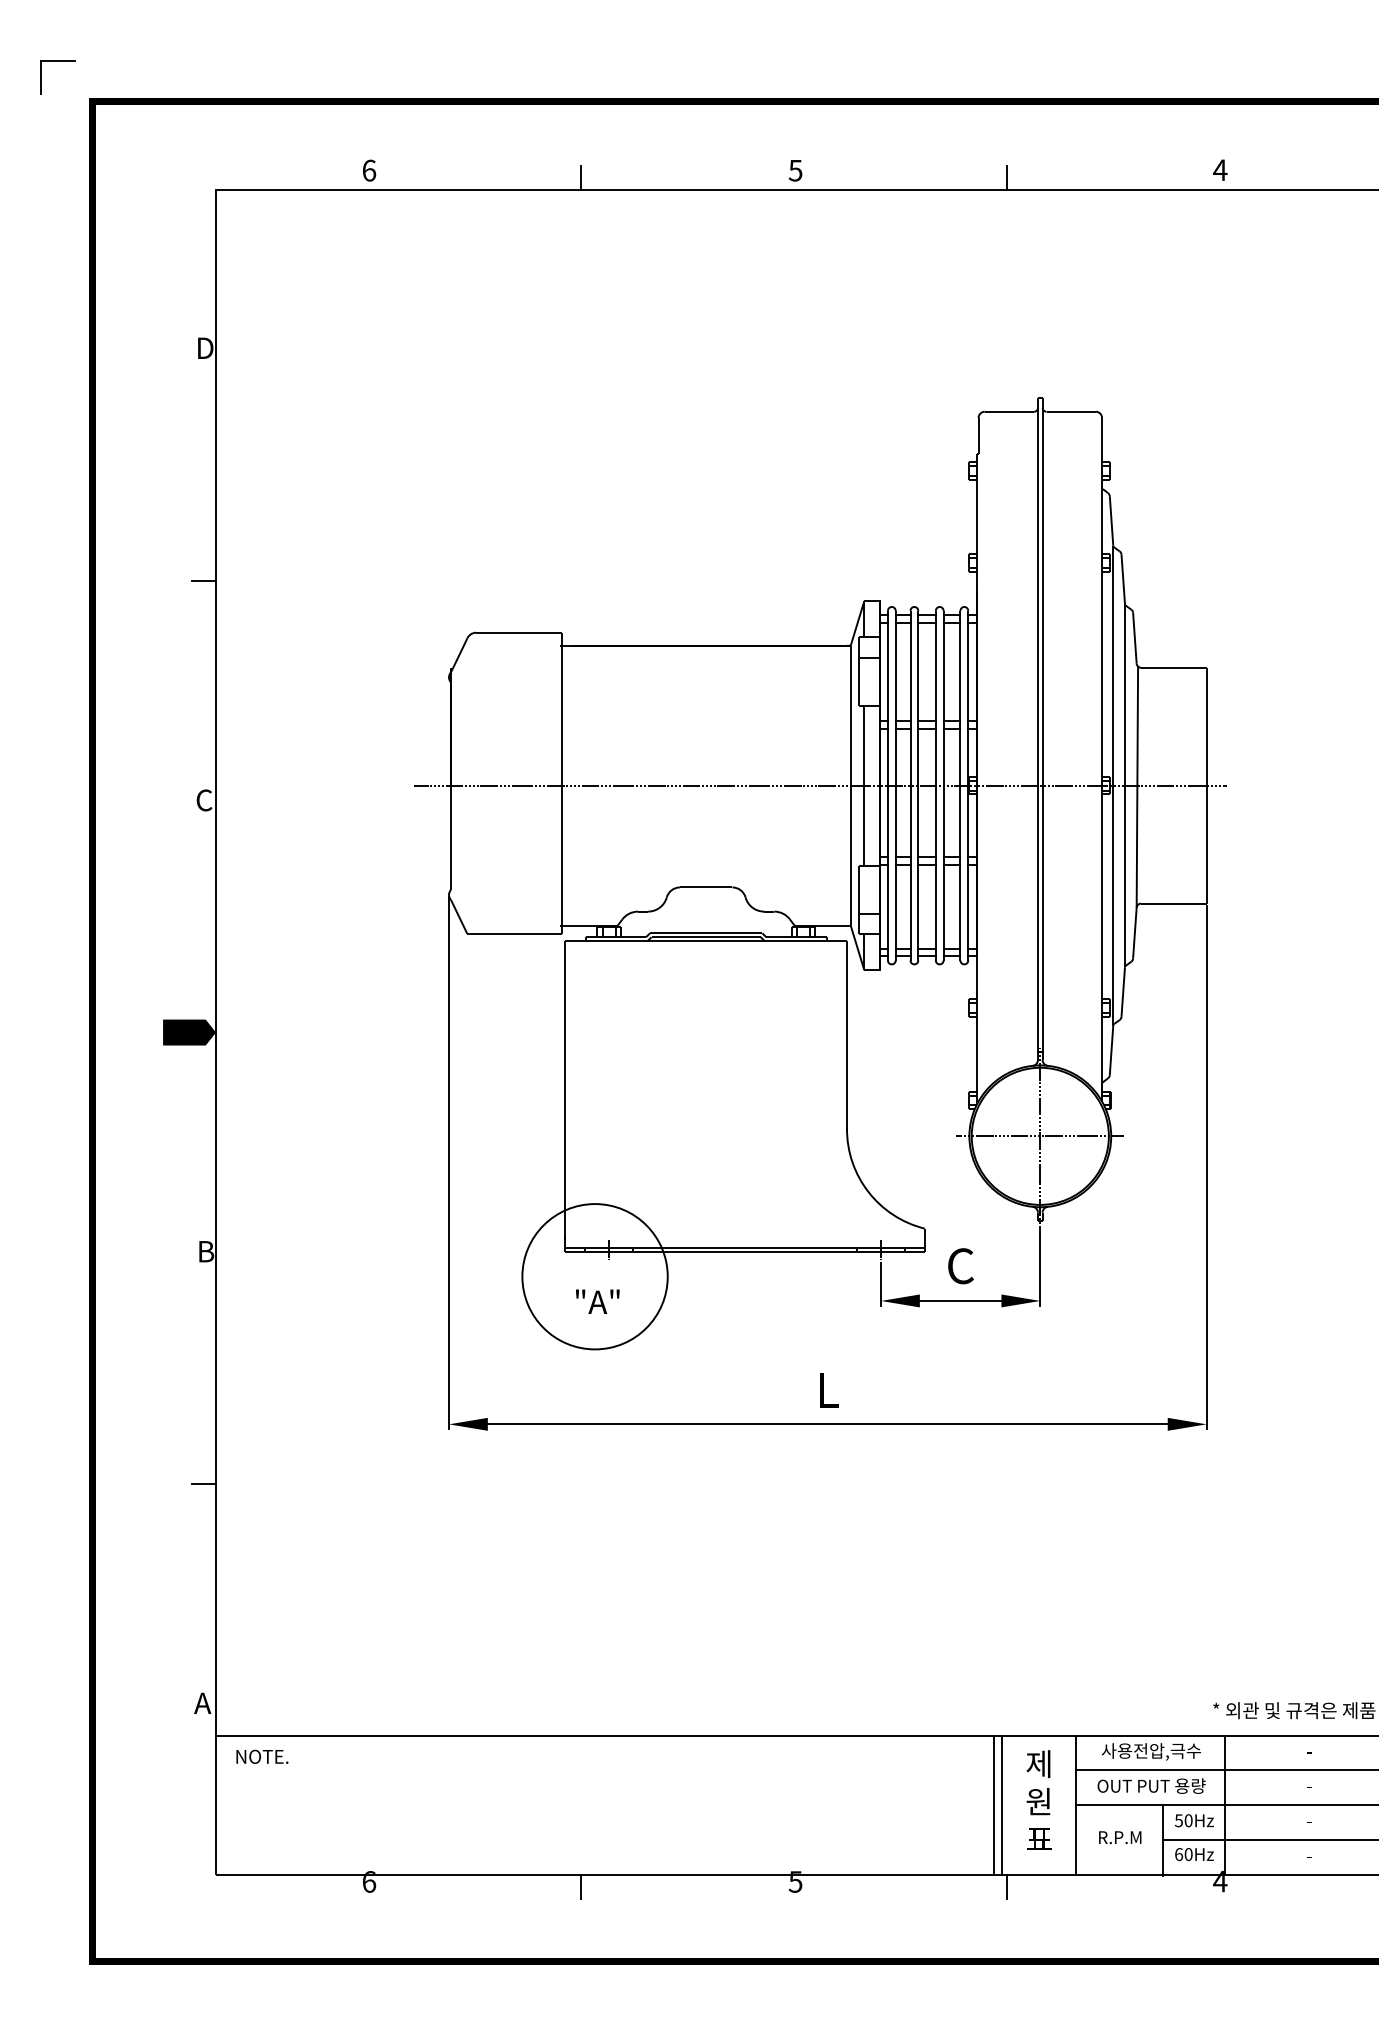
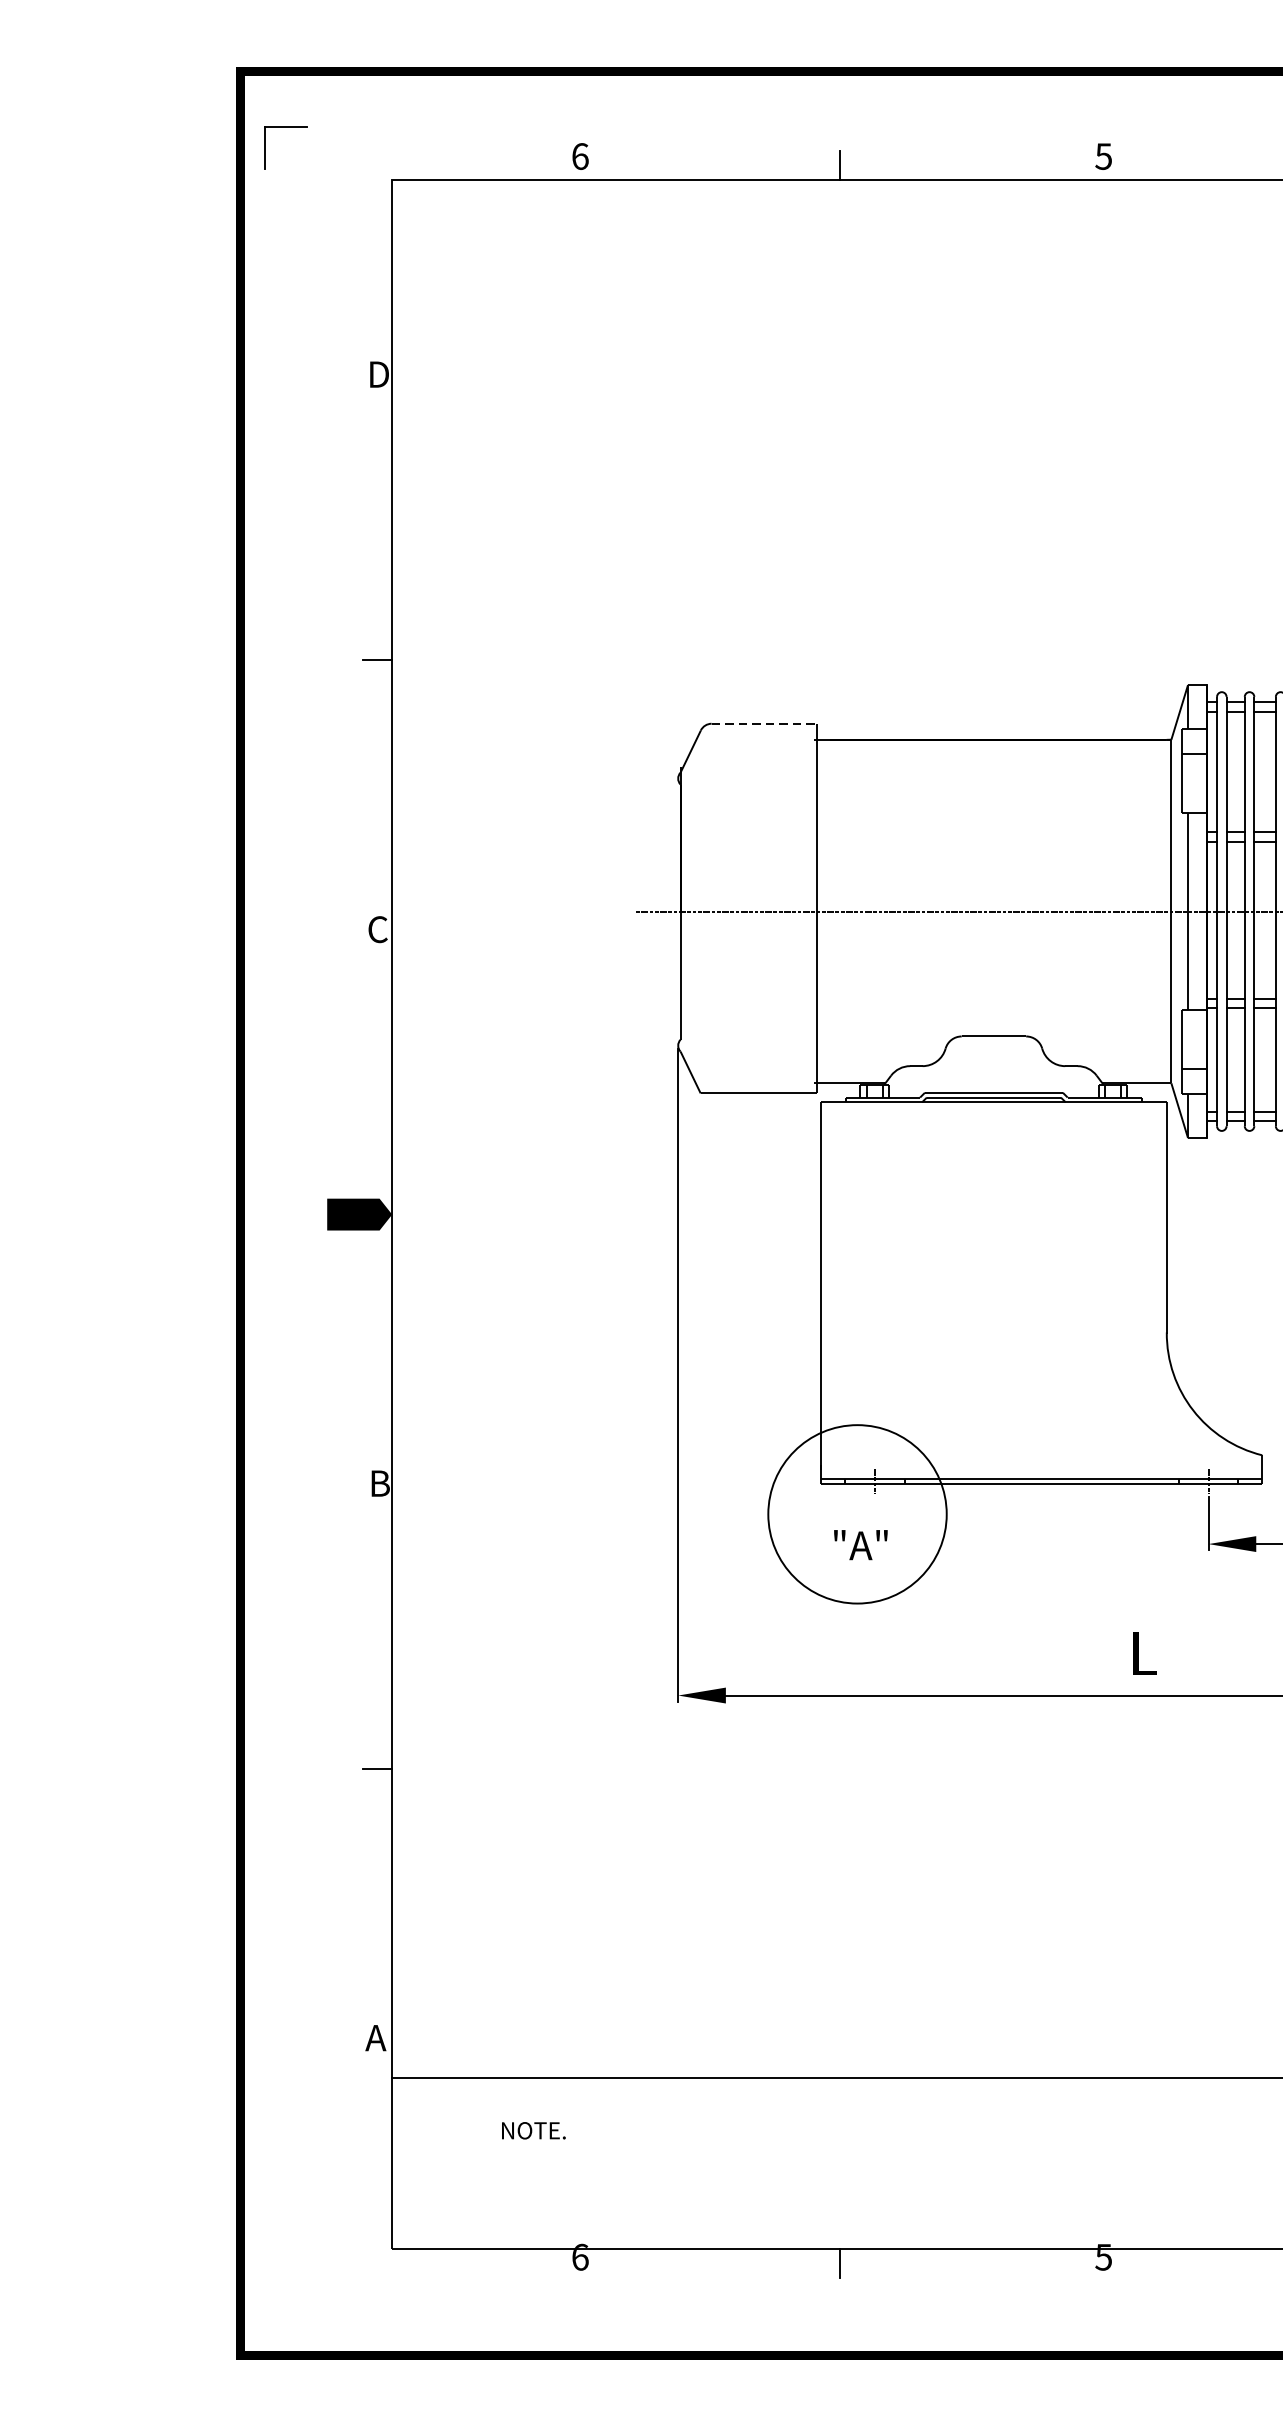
part: (57, 61) -> (284, 128), moved
line: (518, 632) -> (763, 723), solid -> dashed
text: (262, 1756) -> (533, 2130), moved

